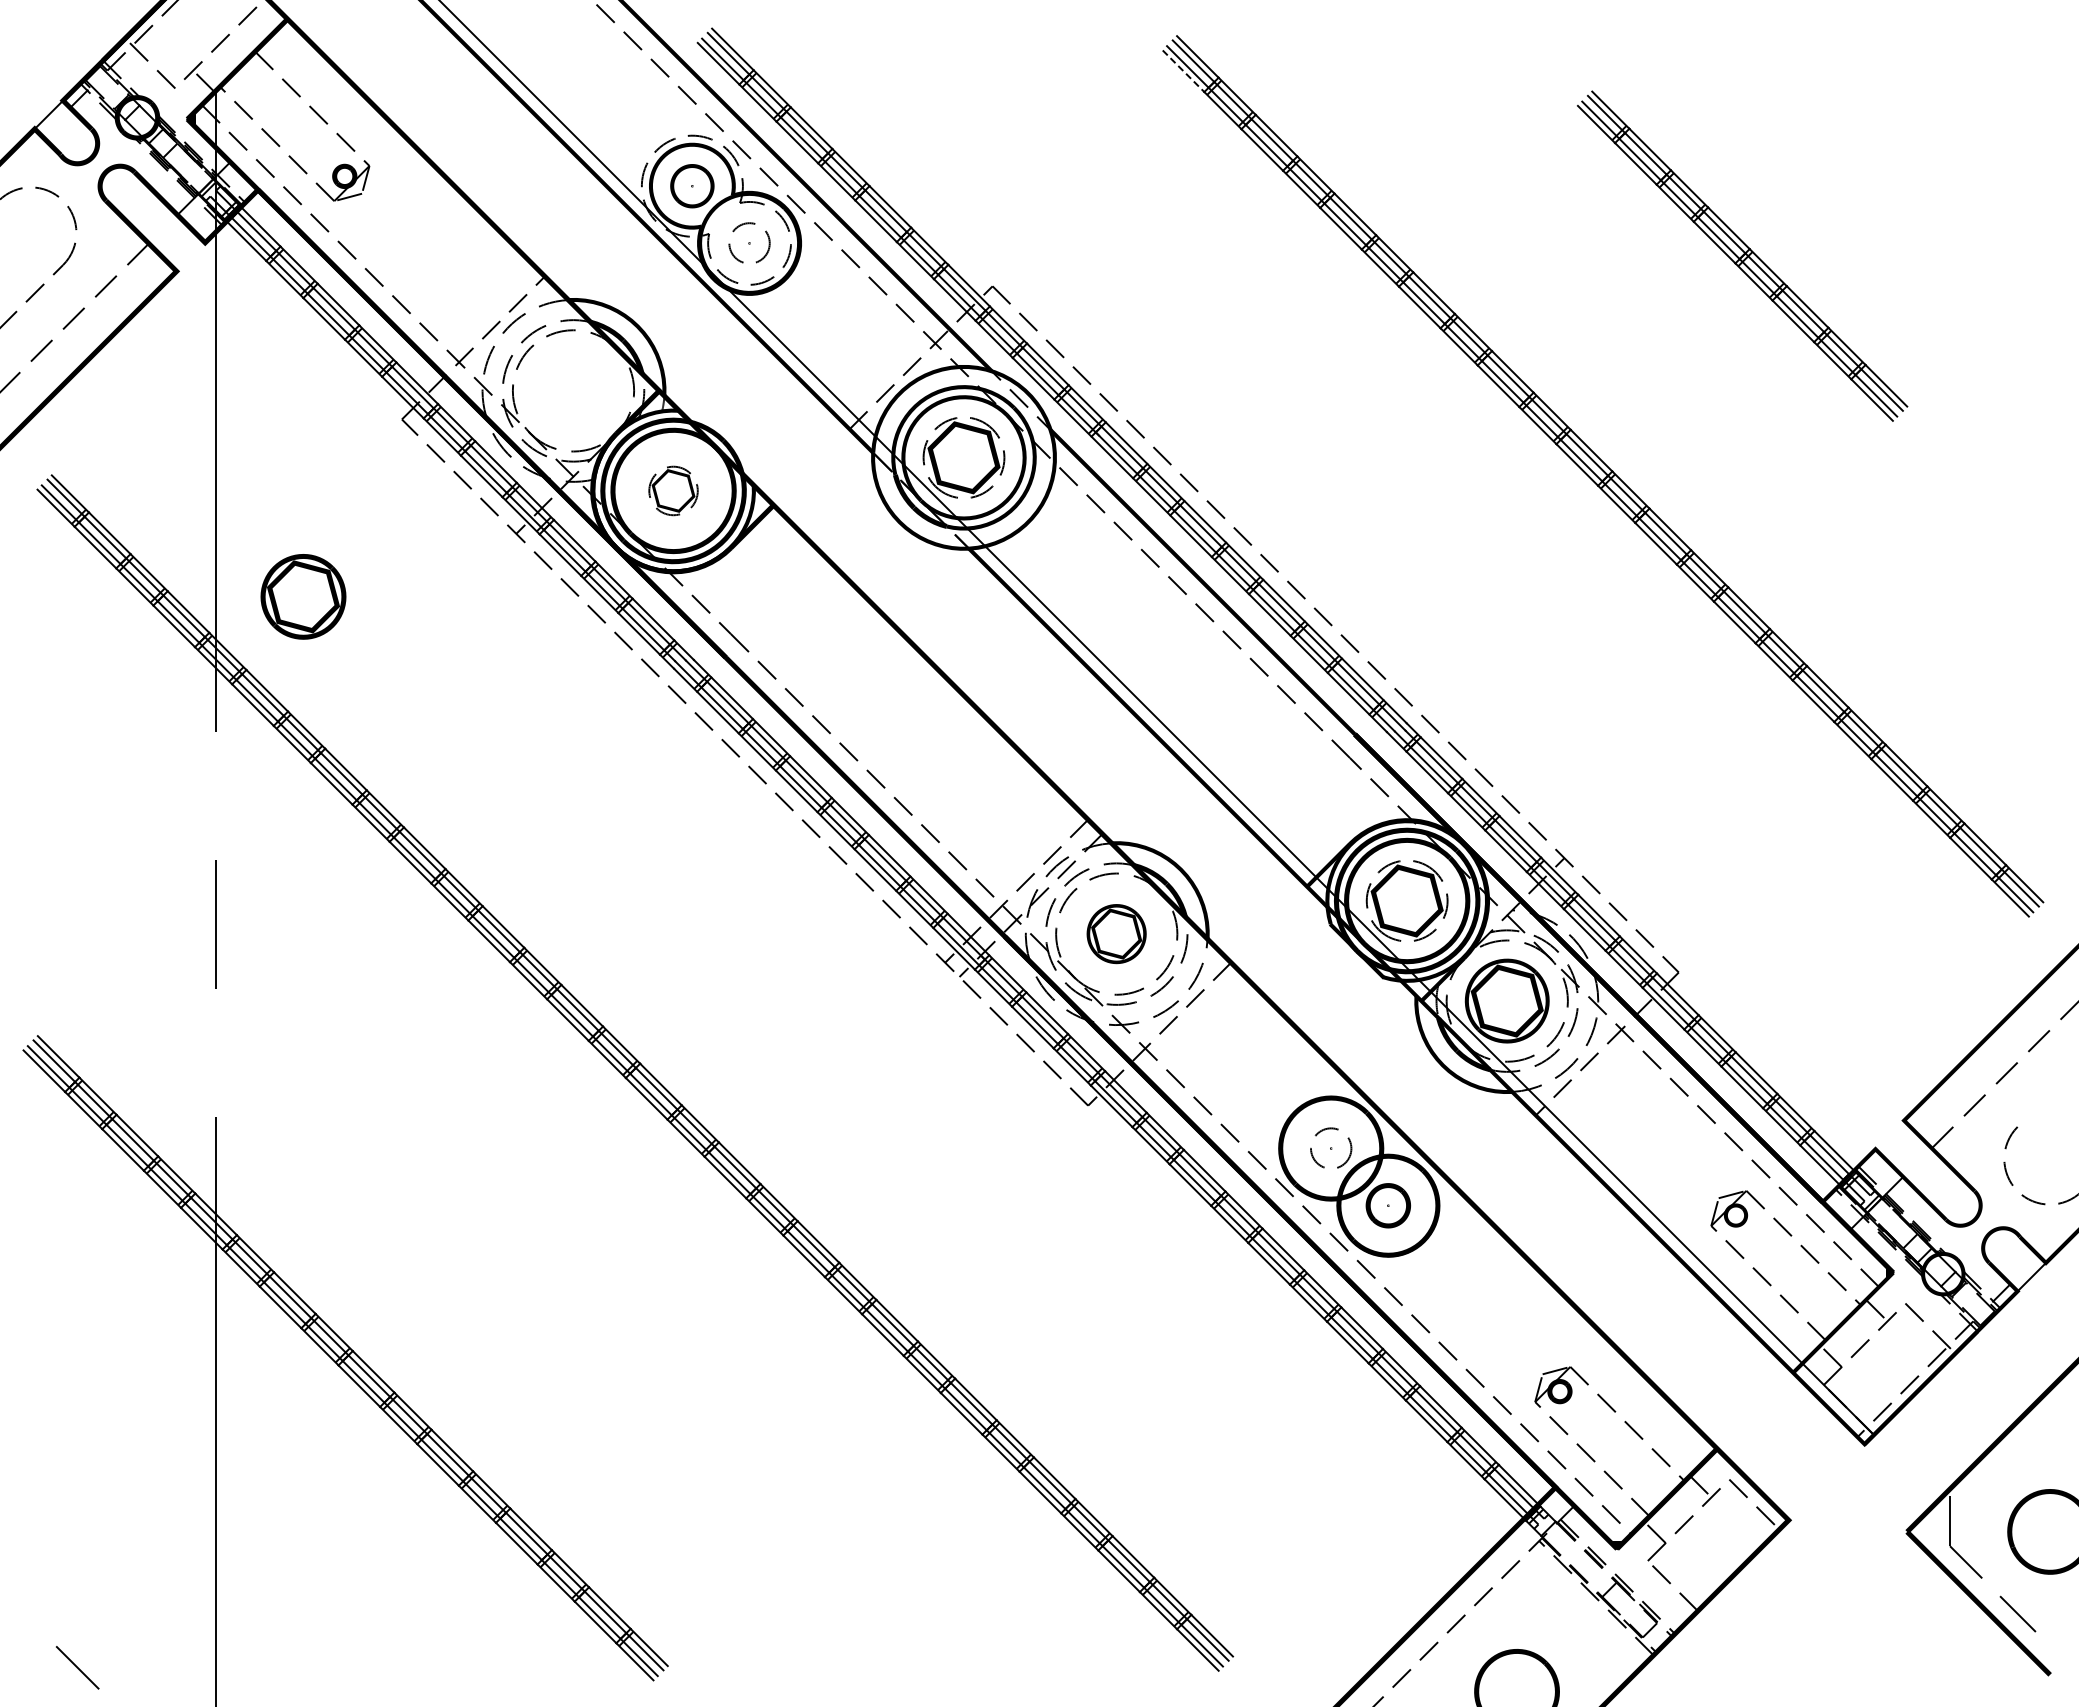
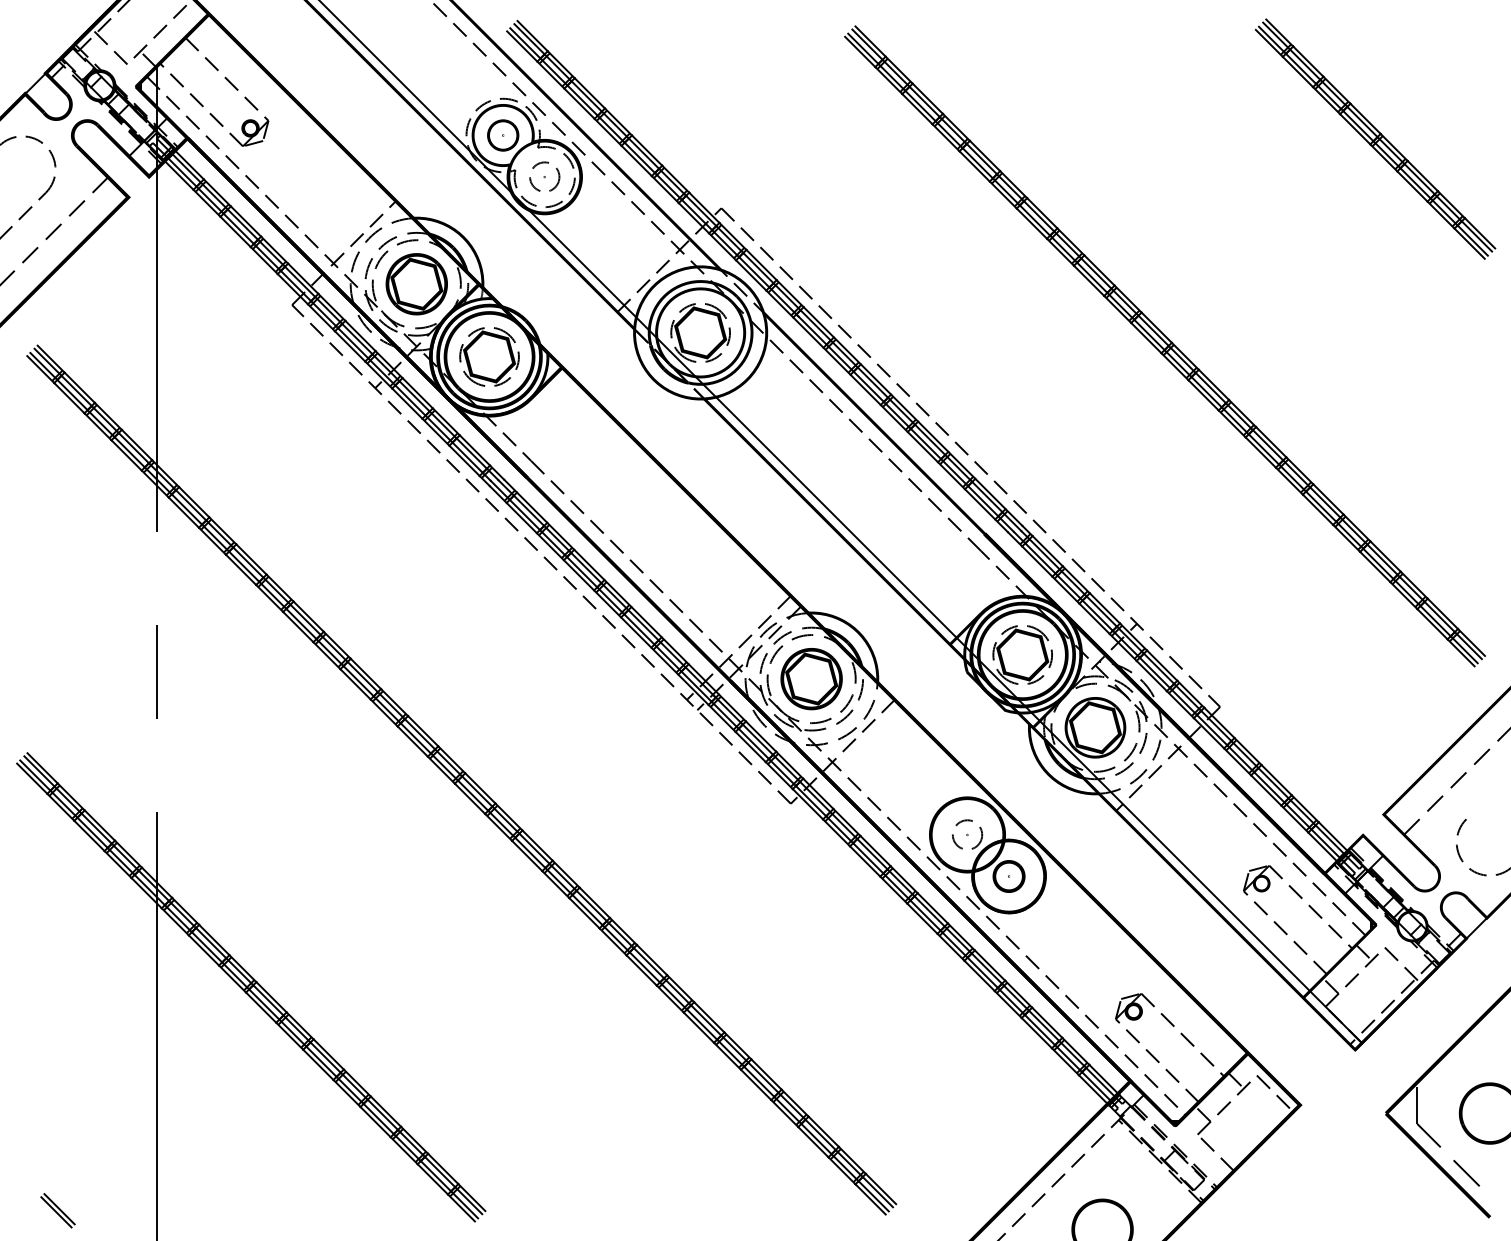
line: (1183, 71) -> (860, 52), dashed -> solid
part: (1742, 255) -> (1375, 138), moved
part: (673, 490) -> (489, 356), size x1.67
part: (303, 596) -> (416, 283), moved
part: (1116, 933) -> (811, 678), size x1.43
line: (81, 1663) -> (59, 1209), added

